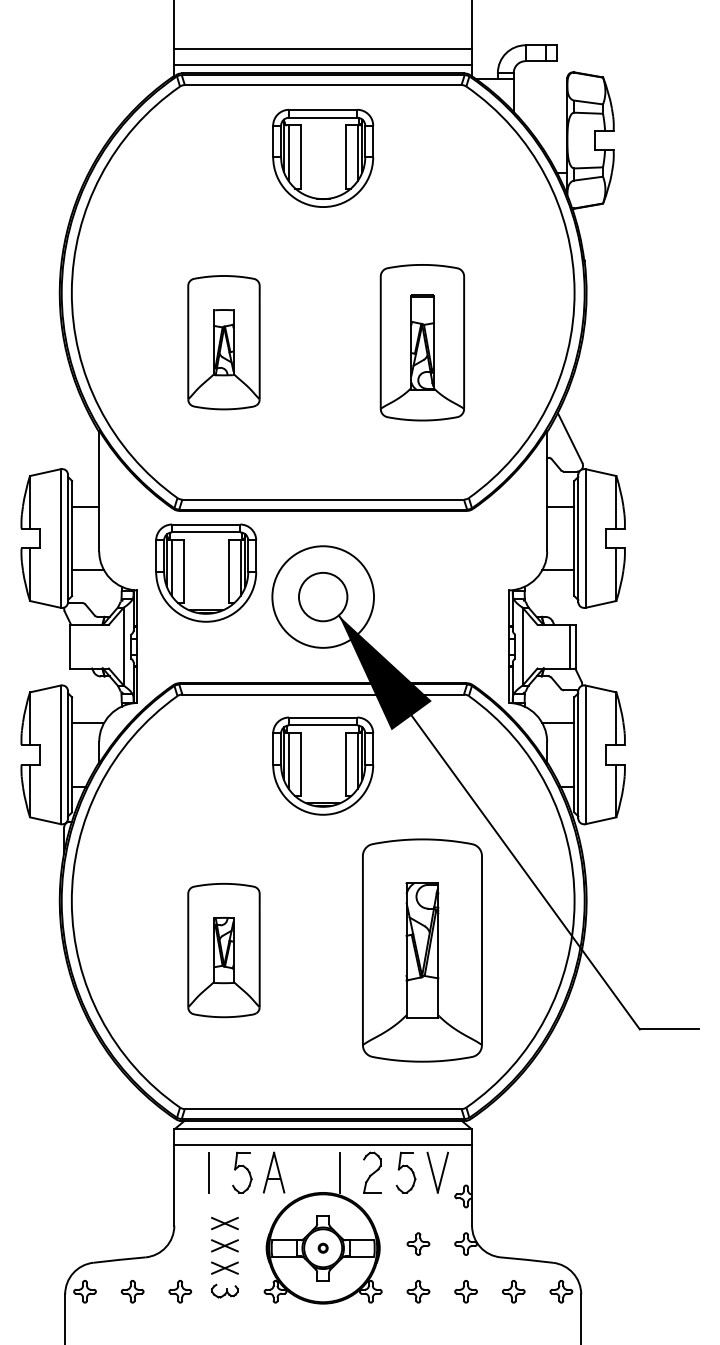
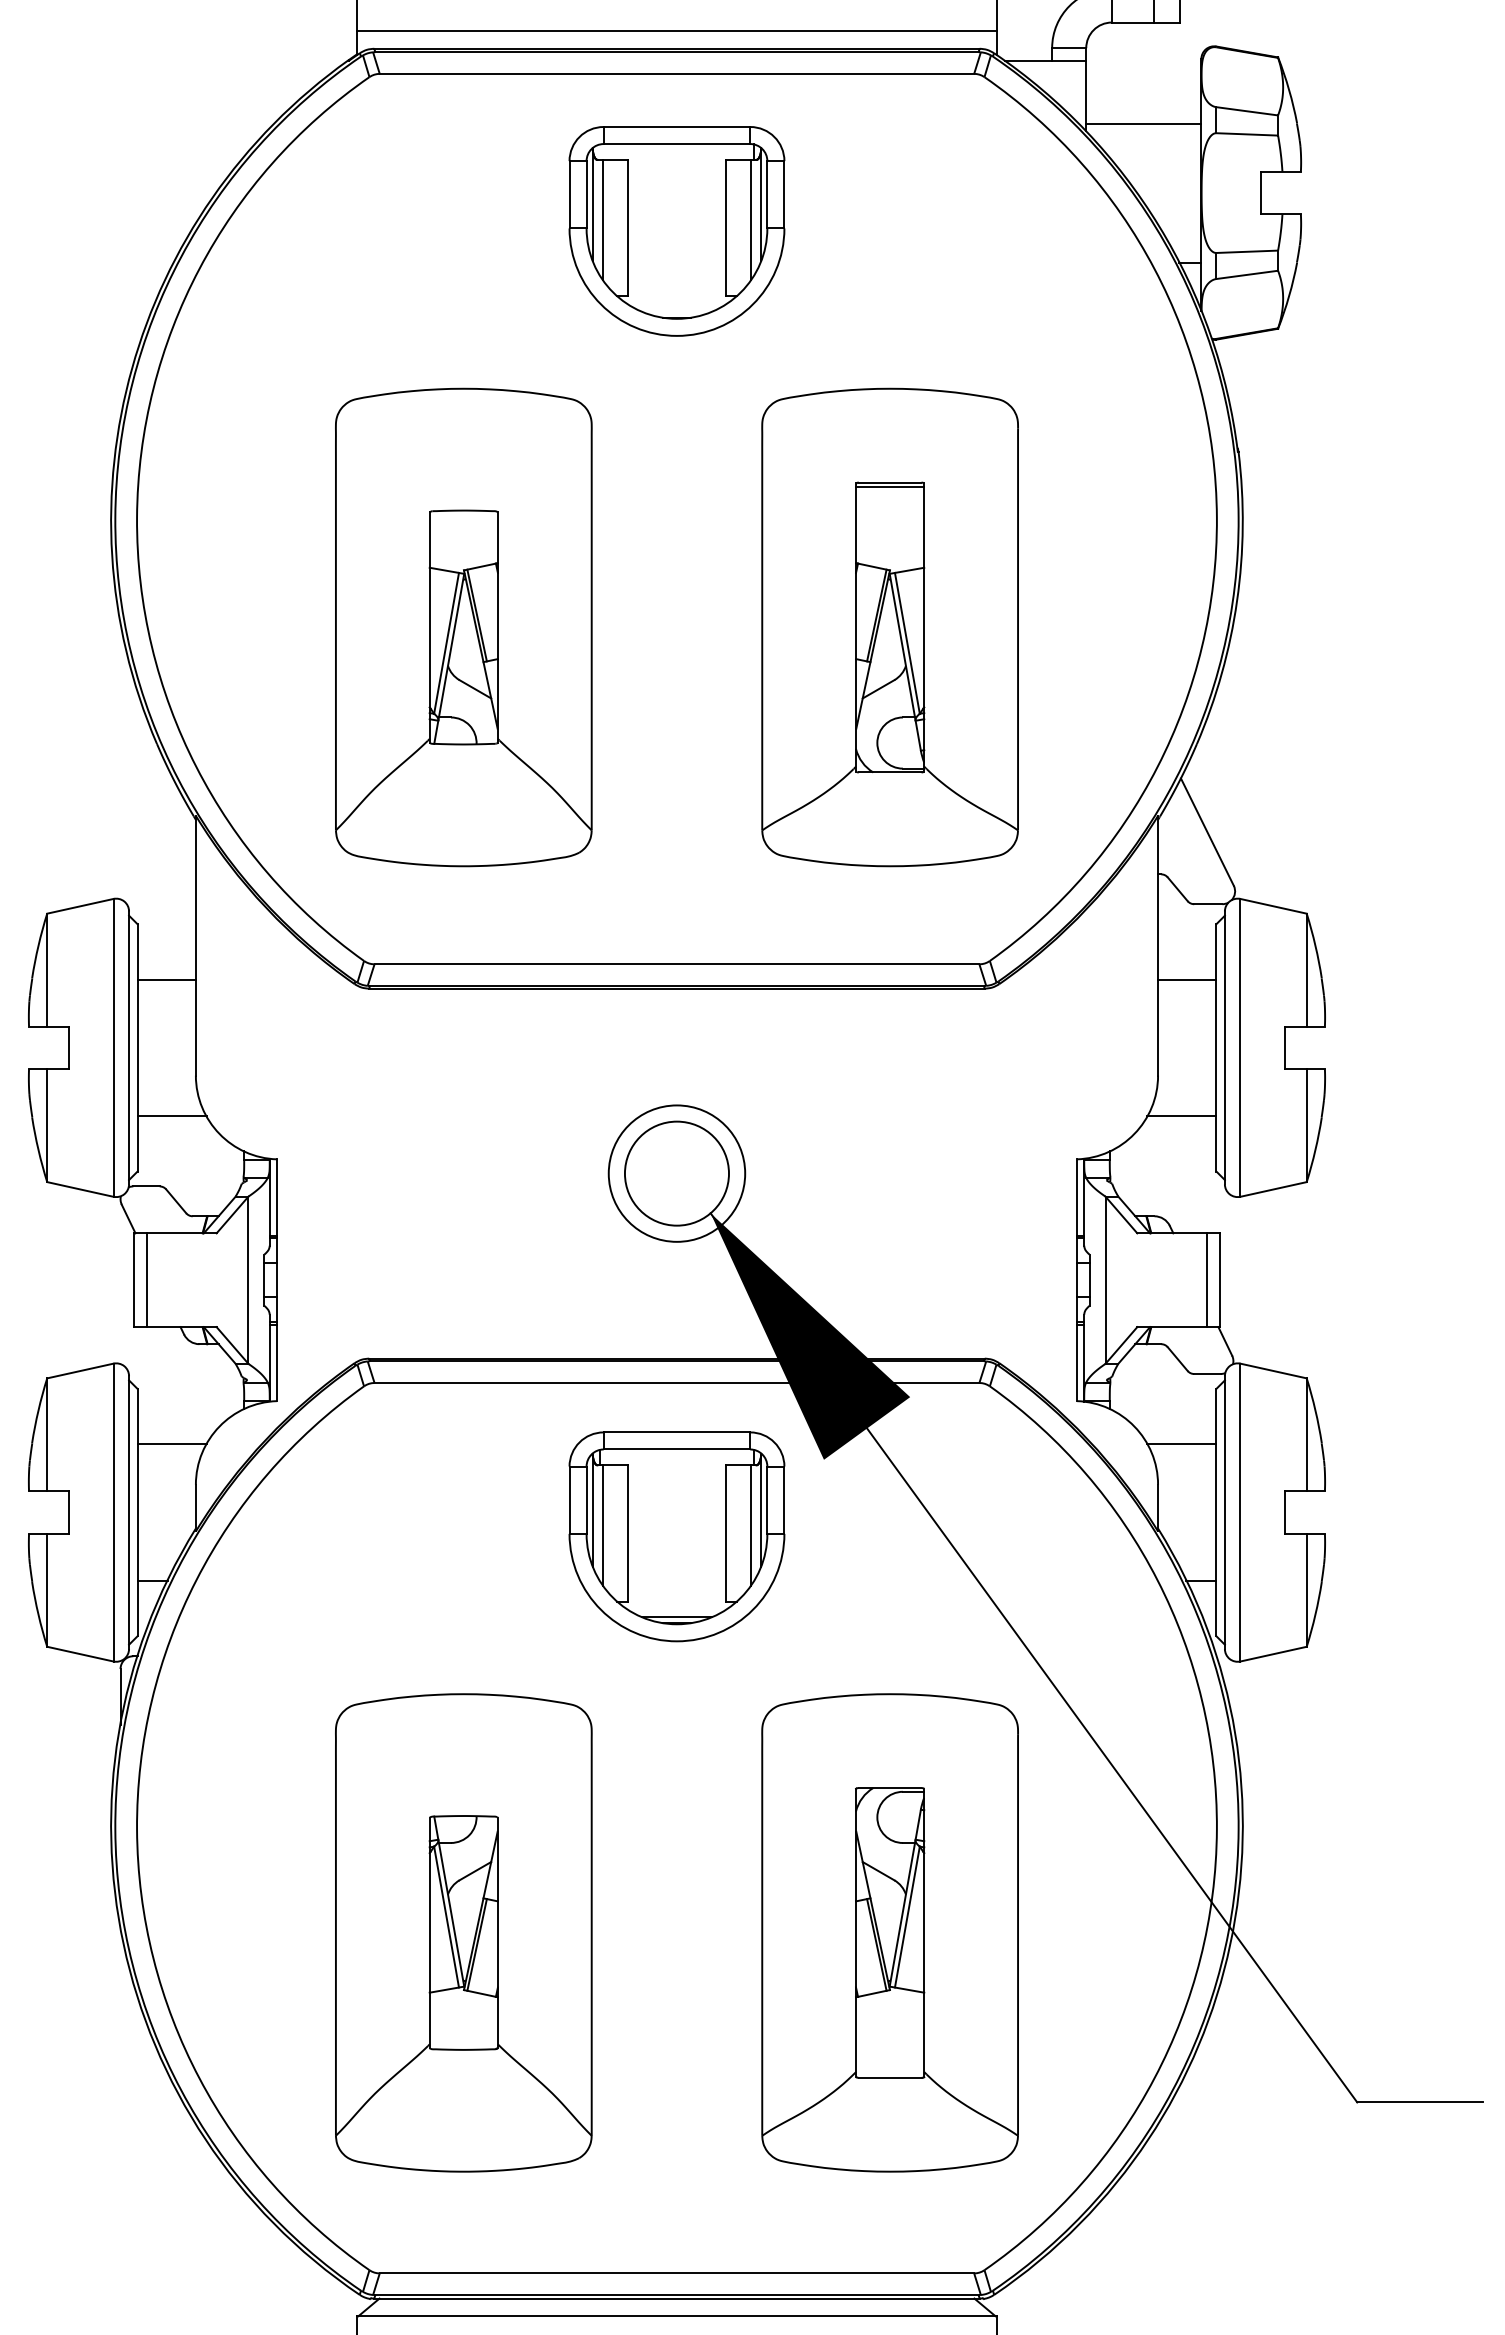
line: (540, 108) -> (1143, 124), added
part: (223, 342) -> (462, 626), size x1.67
part: (422, 342) -> (890, 626), size x1.43
part: (206, 572) -> (426, 1120), removed
circle: (322, 596) -> (675, 1172), size x0.62
line: (76, 646) -> (147, 1279), added
part: (223, 950) -> (462, 1932), size x1.67

